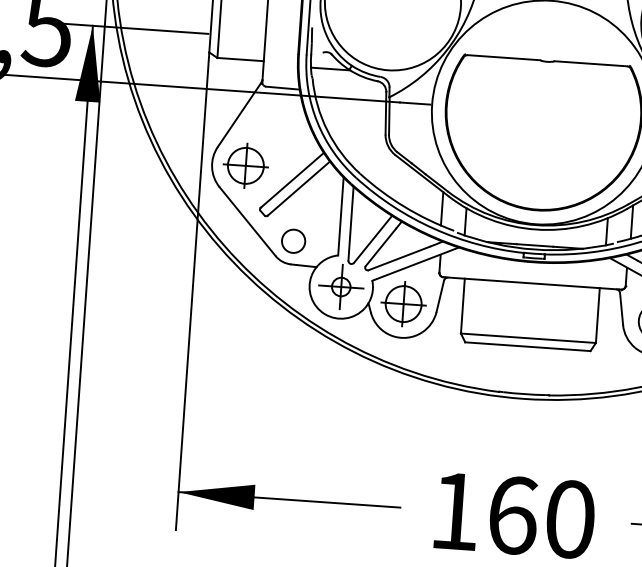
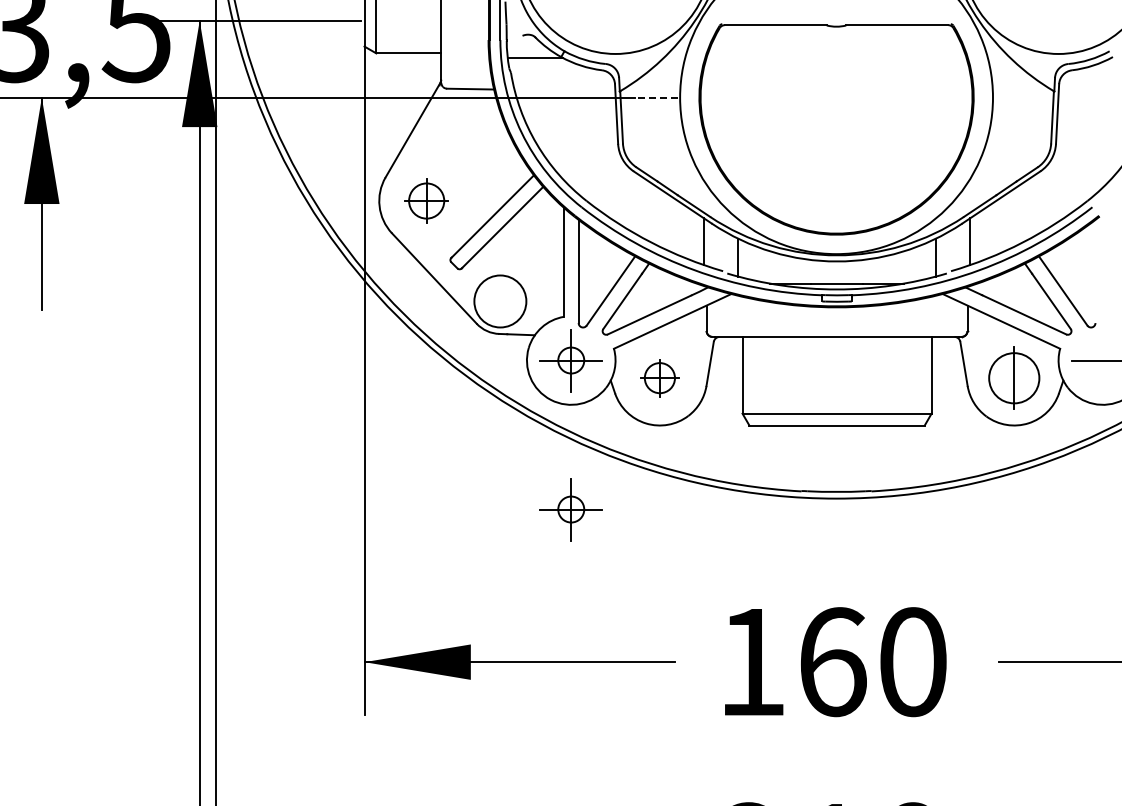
line: (414, 103) -> (655, 97), solid -> dashed
part: (245, 165) -> (426, 200), size x0.7
circle: (293, 241) -> (500, 301), size x1.6
part: (403, 303) -> (659, 377), size x0.6
part: (333, 393) -> (570, 509), added

